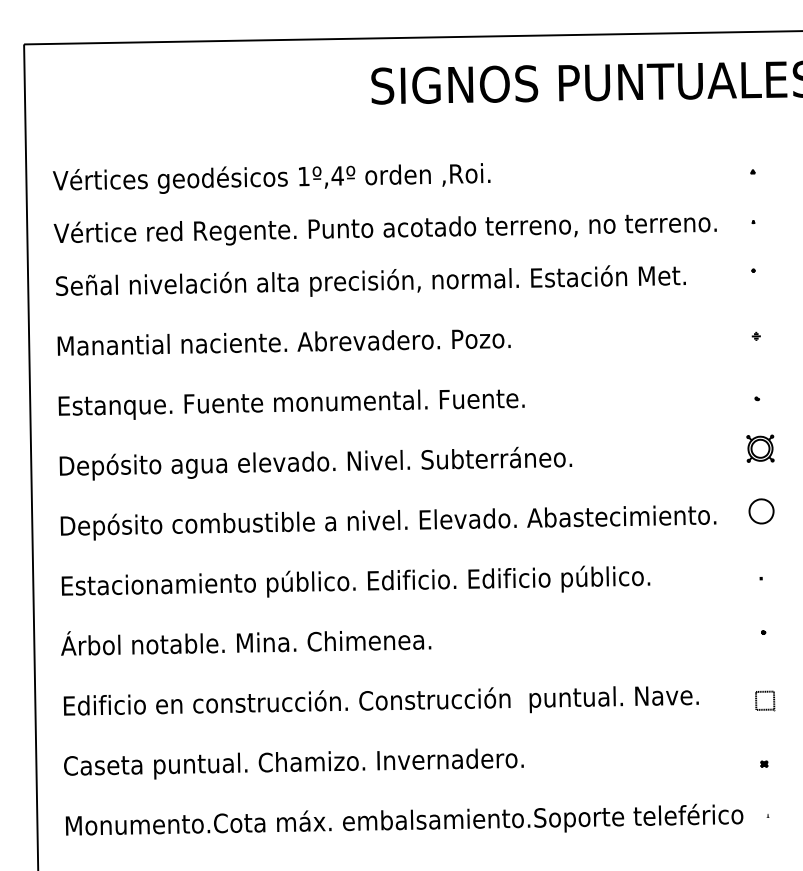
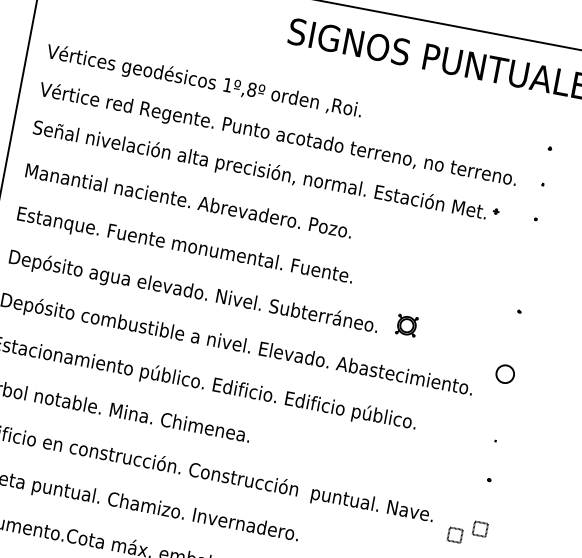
text: (337, 175) -> (251, 89), 1º,4º -> 1º,8º
part: (755, 335) -> (495, 210), moved
part: (760, 448) -> (406, 325), moved
part: (761, 511) -> (505, 374), moved
part: (733, 715) -> (455, 535), added

